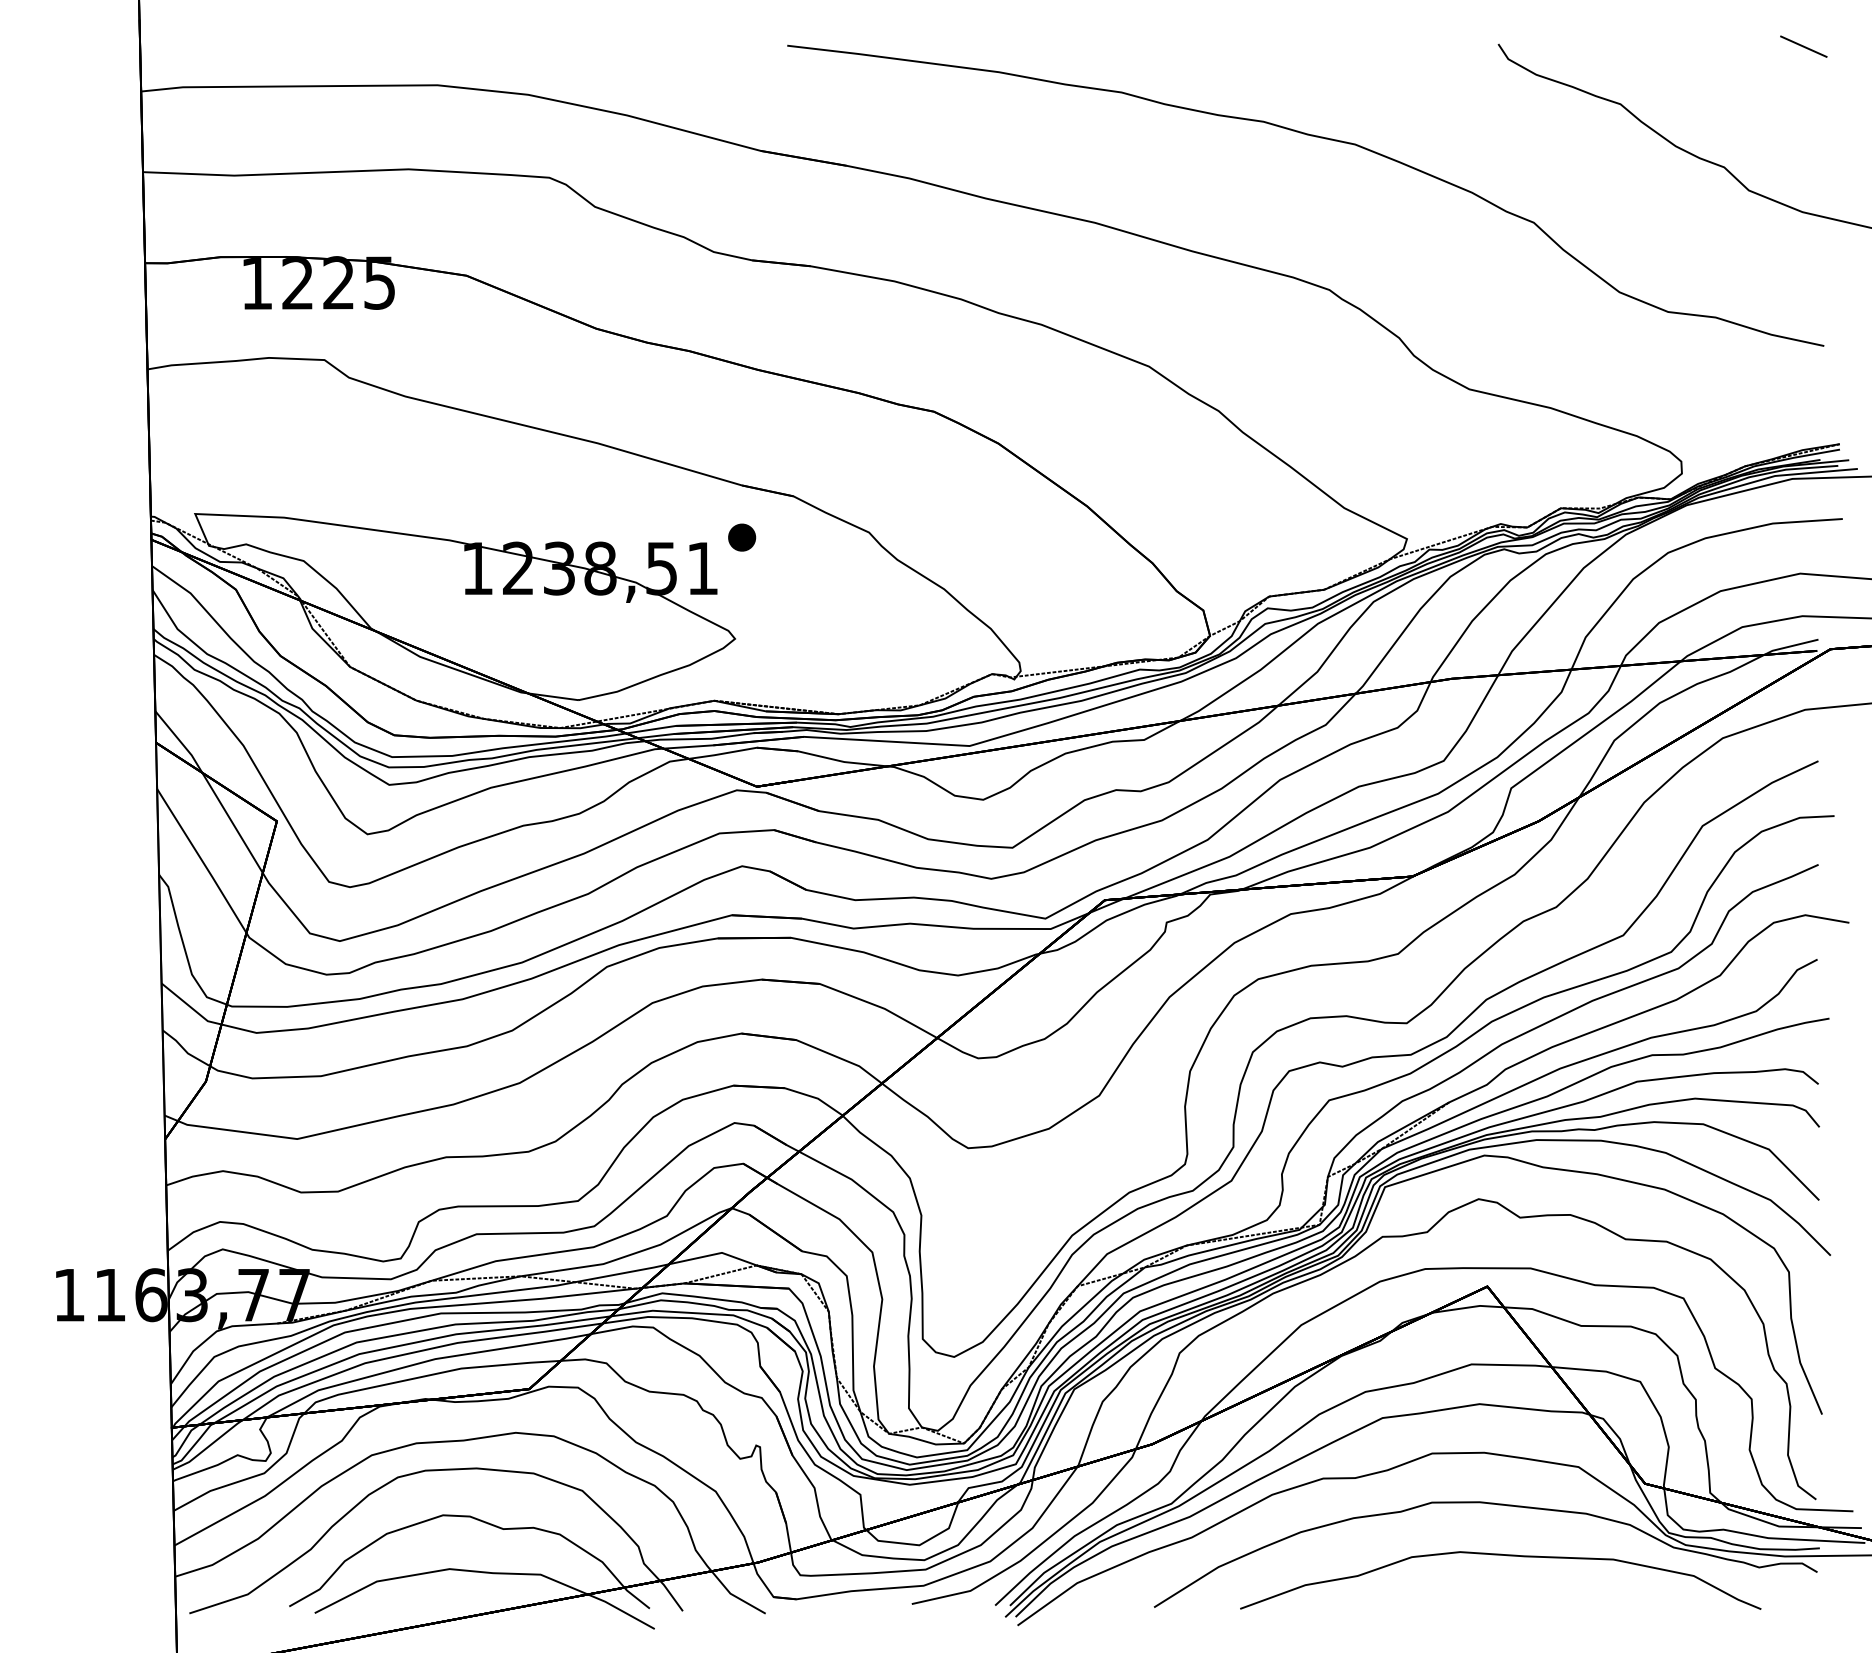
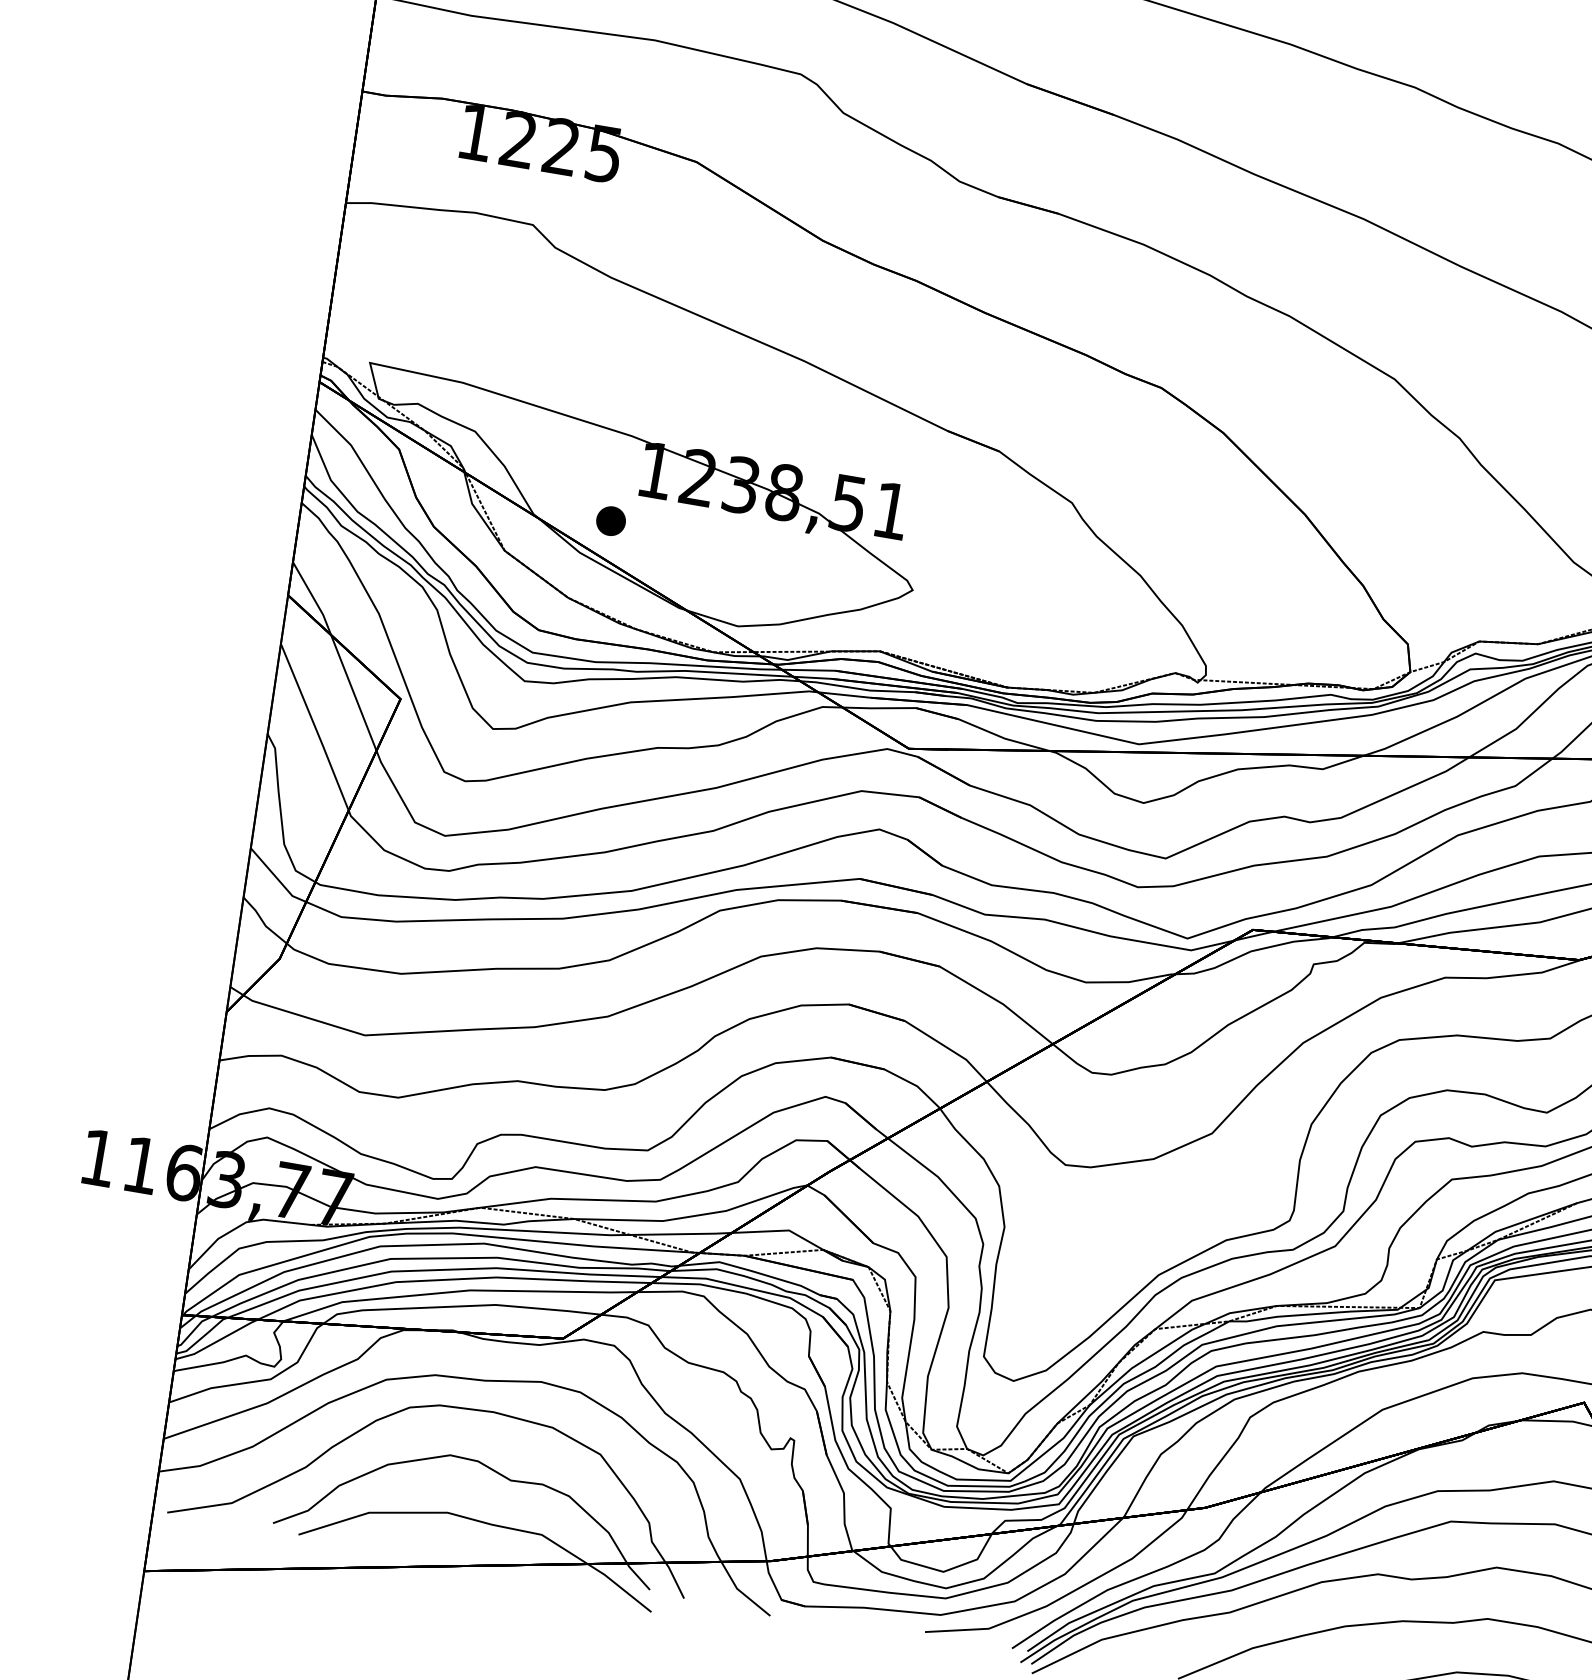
part: (742, 537) -> (611, 521), moved

